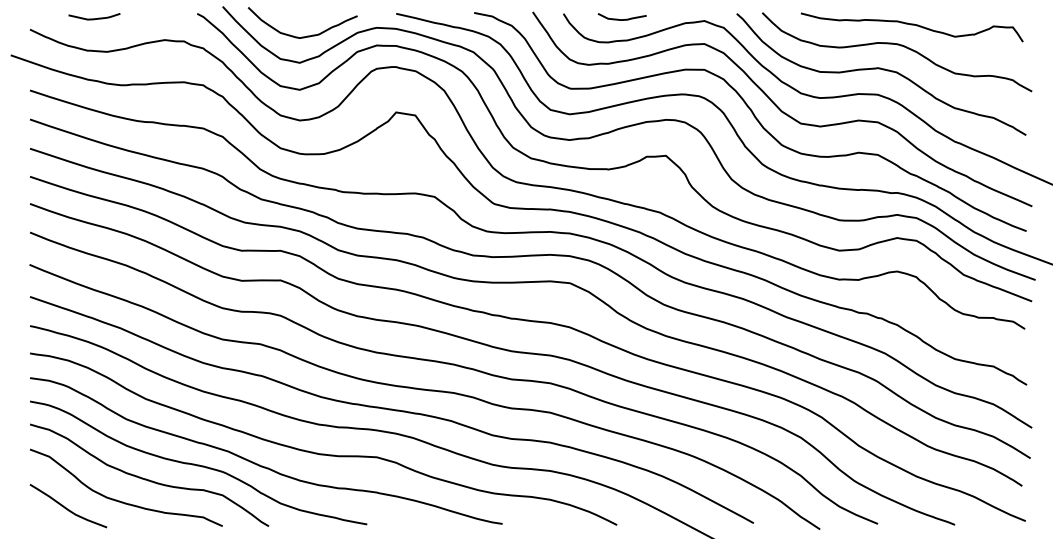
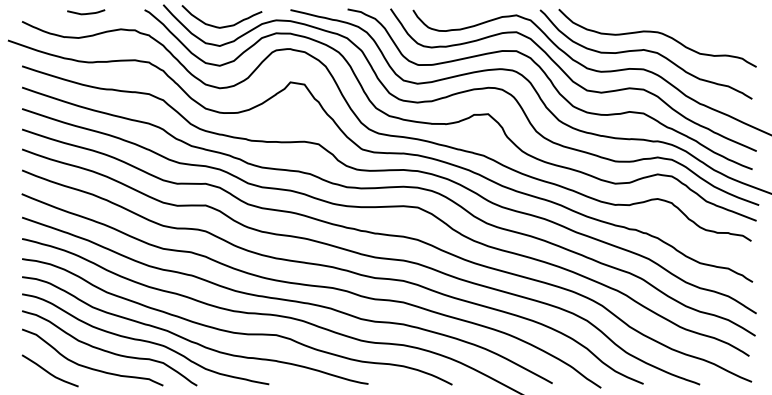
curve: (94, 18) -> (86, 13), moved
curve: (621, 19) -> (455, 14), removed
curve: (911, 25) -> (668, 18), removed

